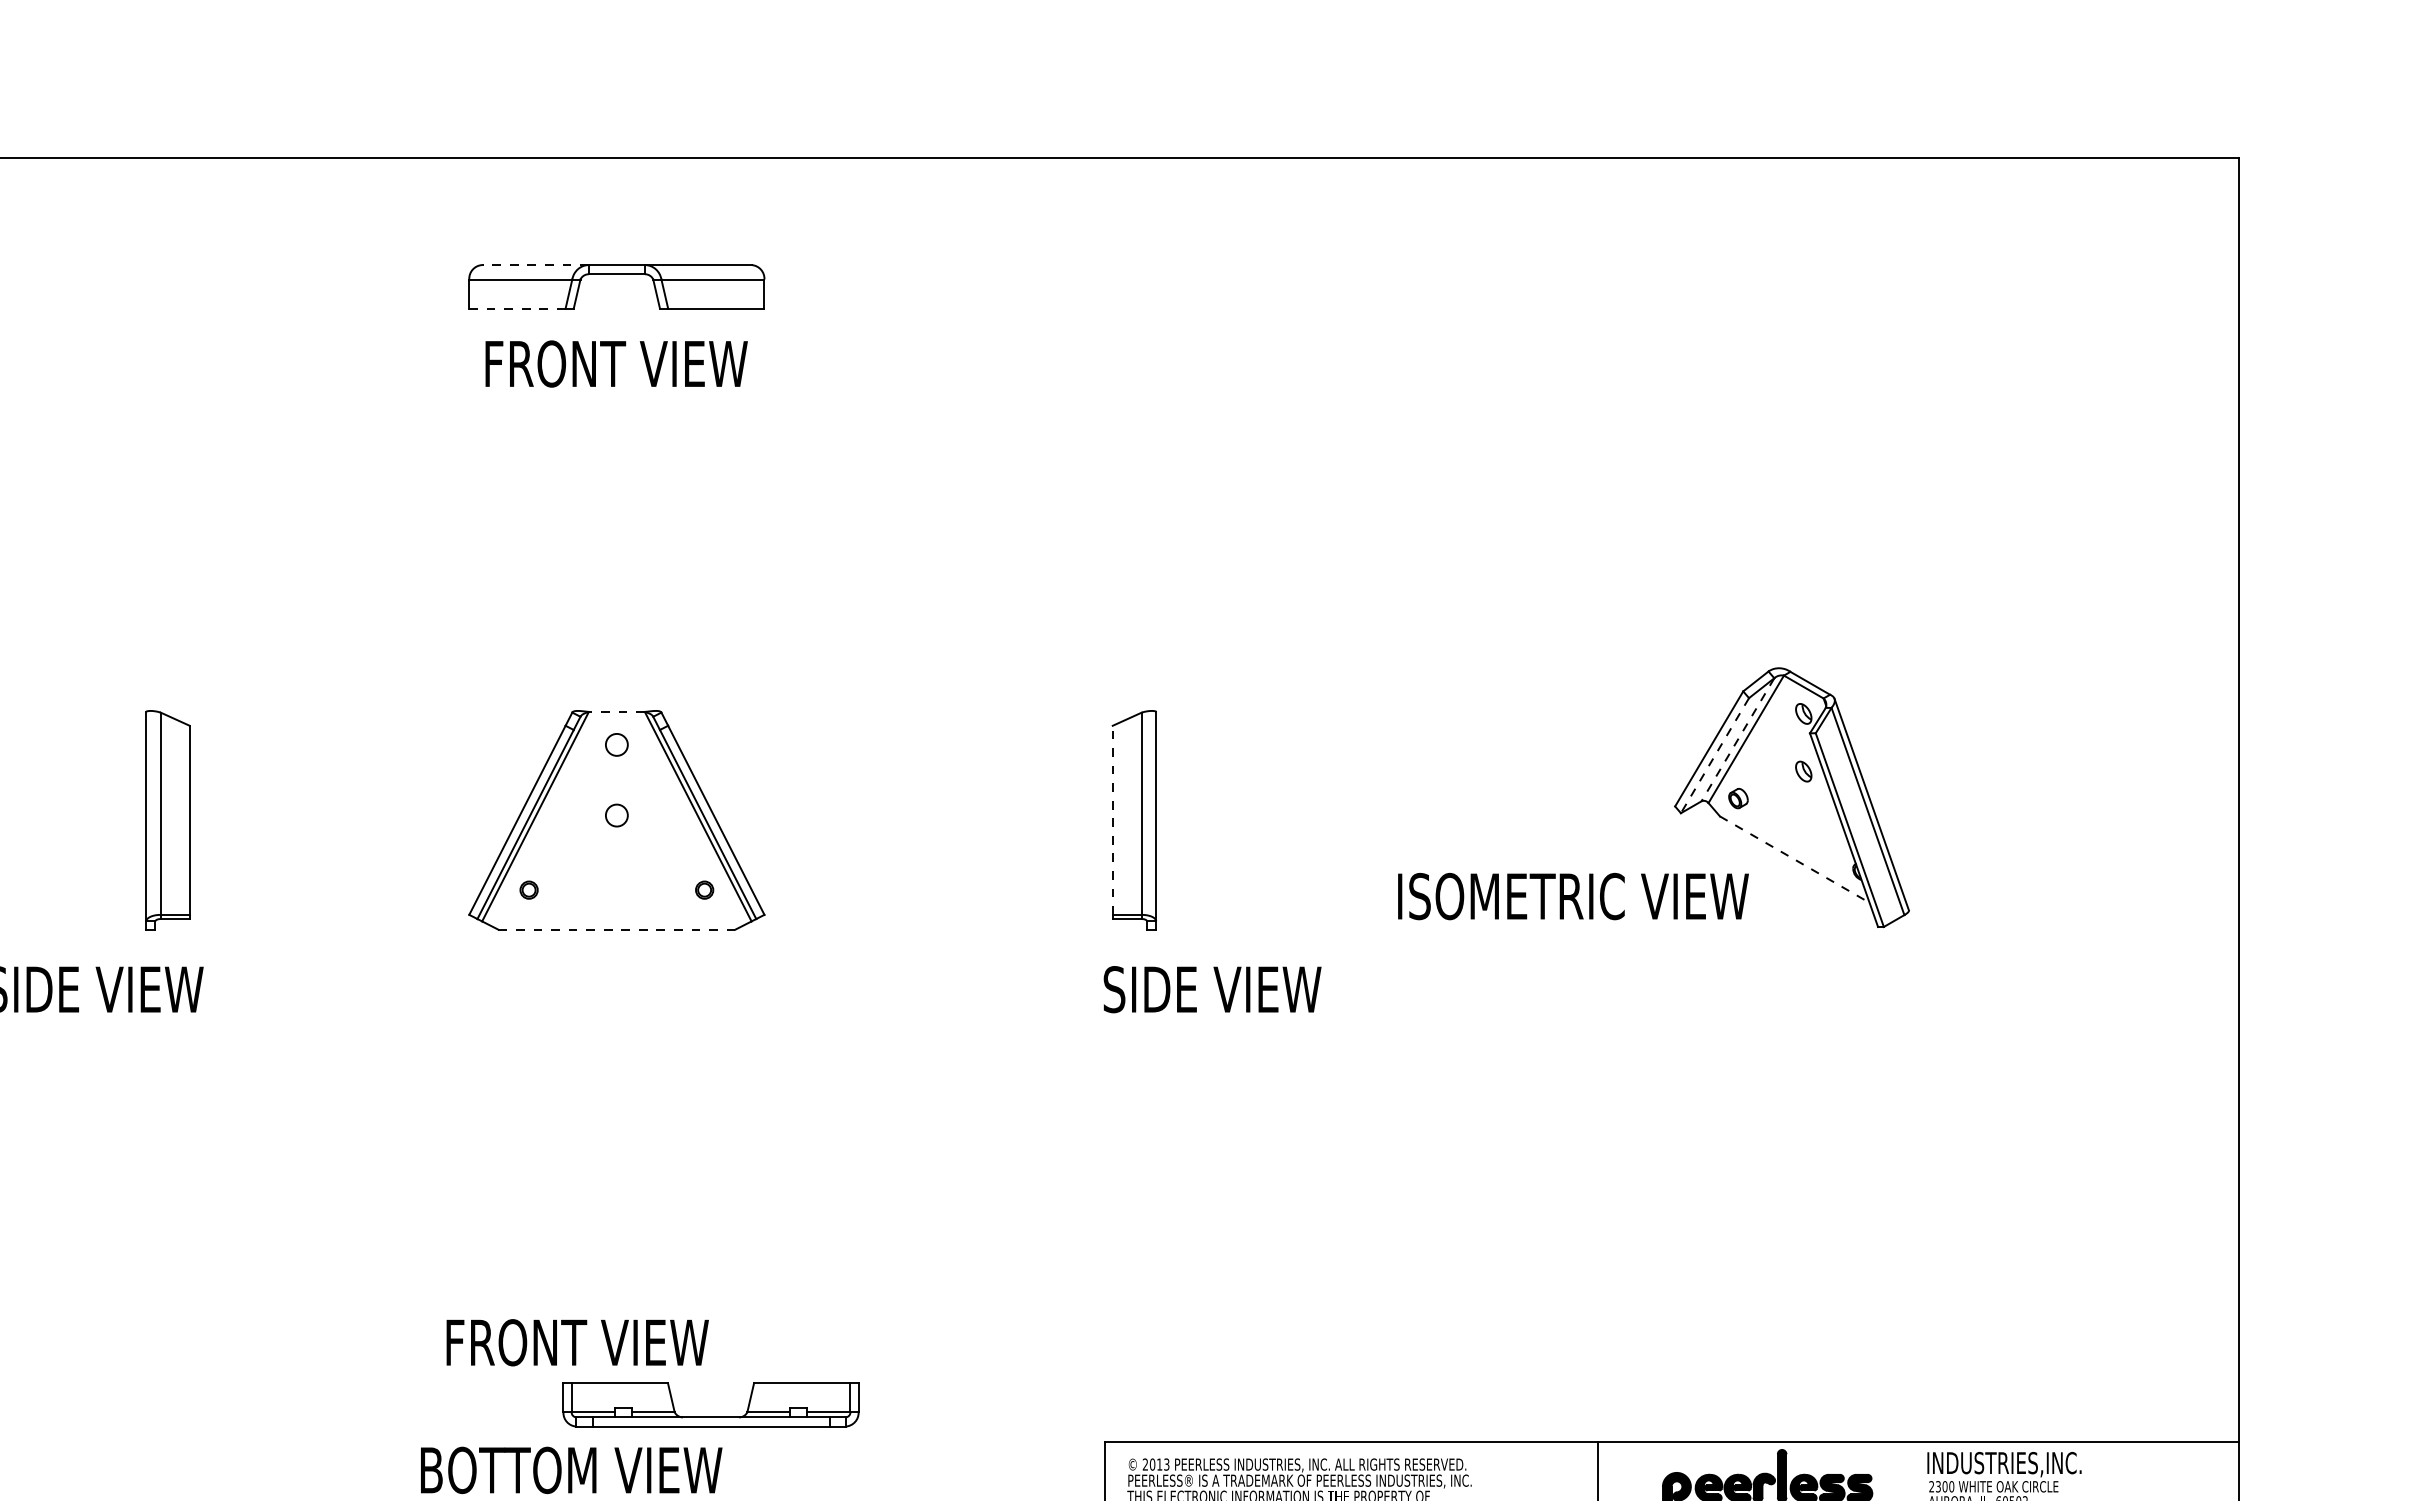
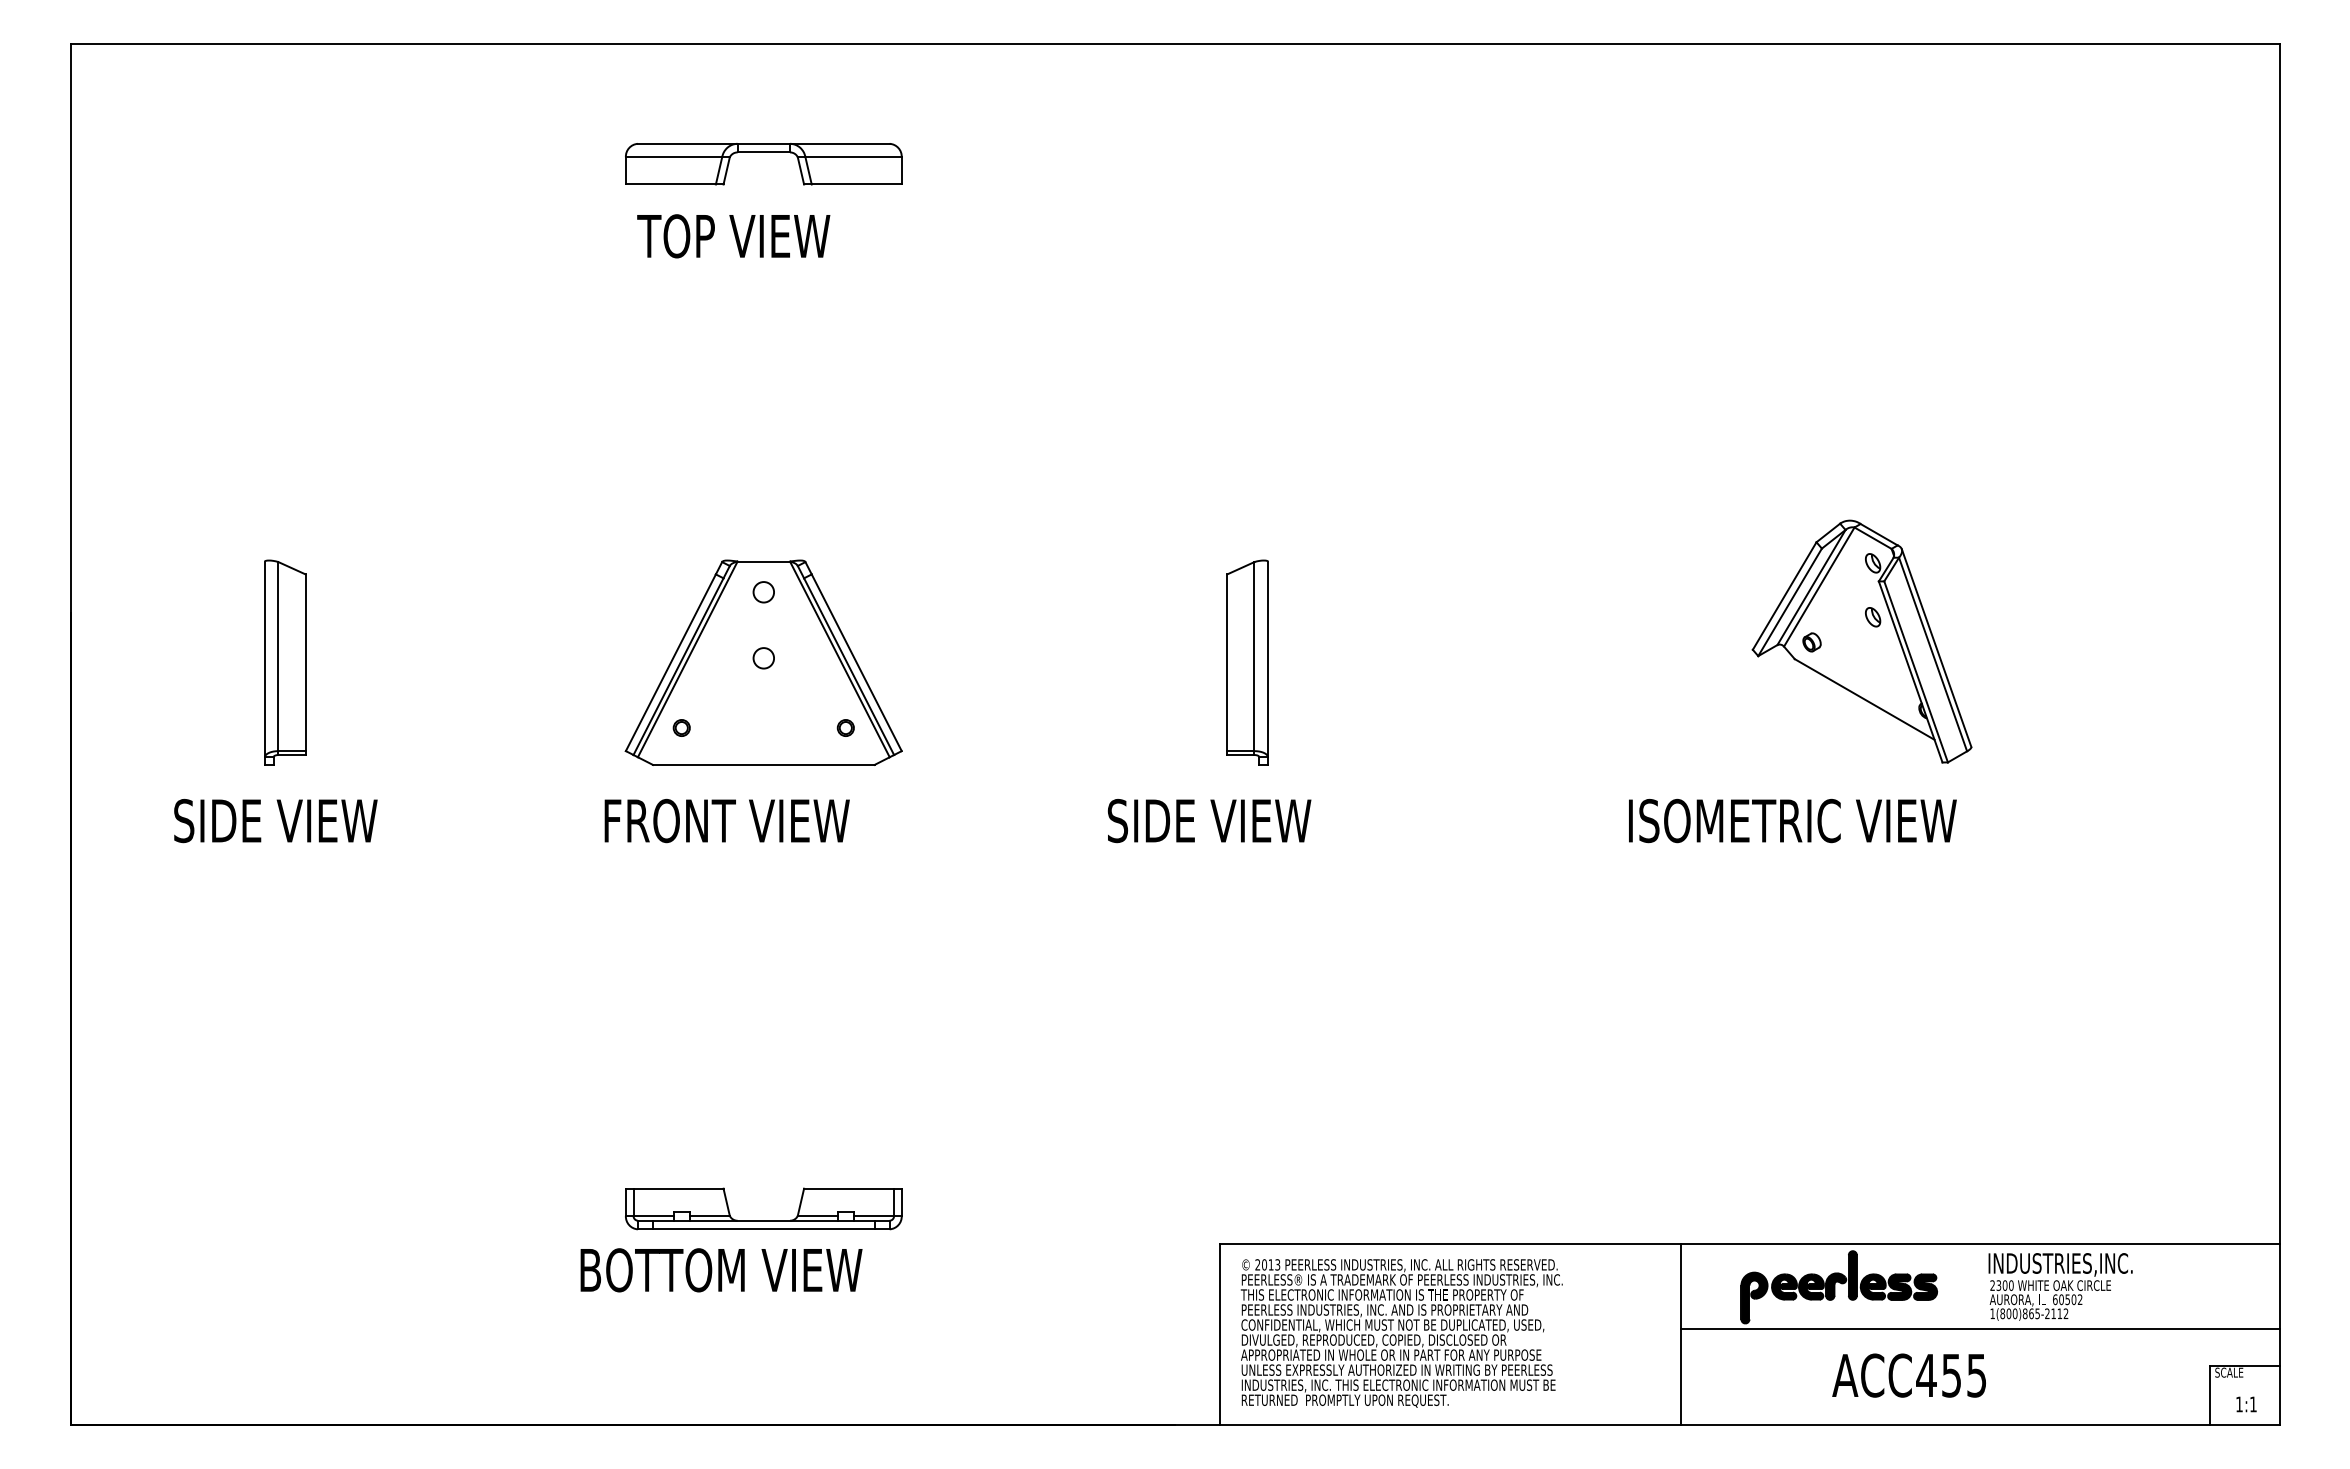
line: (535, 264) -> (687, 143), dashed -> solid
line: (517, 308) -> (670, 184), dashed -> solid
text: (614, 364) -> (761, 236), FRONT VIEW -> TOP VIEW
line: (616, 711) -> (763, 561), dashed -> solid
line: (1737, 739) -> (1811, 587), dashed -> solid
line: (1714, 755) -> (1789, 602), dashed -> solid
part: (168, 820) -> (285, 662), moved
line: (1113, 820) -> (1227, 662), dashed -> solid
line: (1794, 859) -> (1864, 699), dashed -> solid
text: (1573, 896) -> (1792, 820), moved
line: (616, 929) -> (763, 764), dashed -> solid
text: (1212, 990) -> (1209, 821), moved
text: (576, 1343) -> (726, 821), moved
part: (710, 1417) -> (763, 1220), moved

